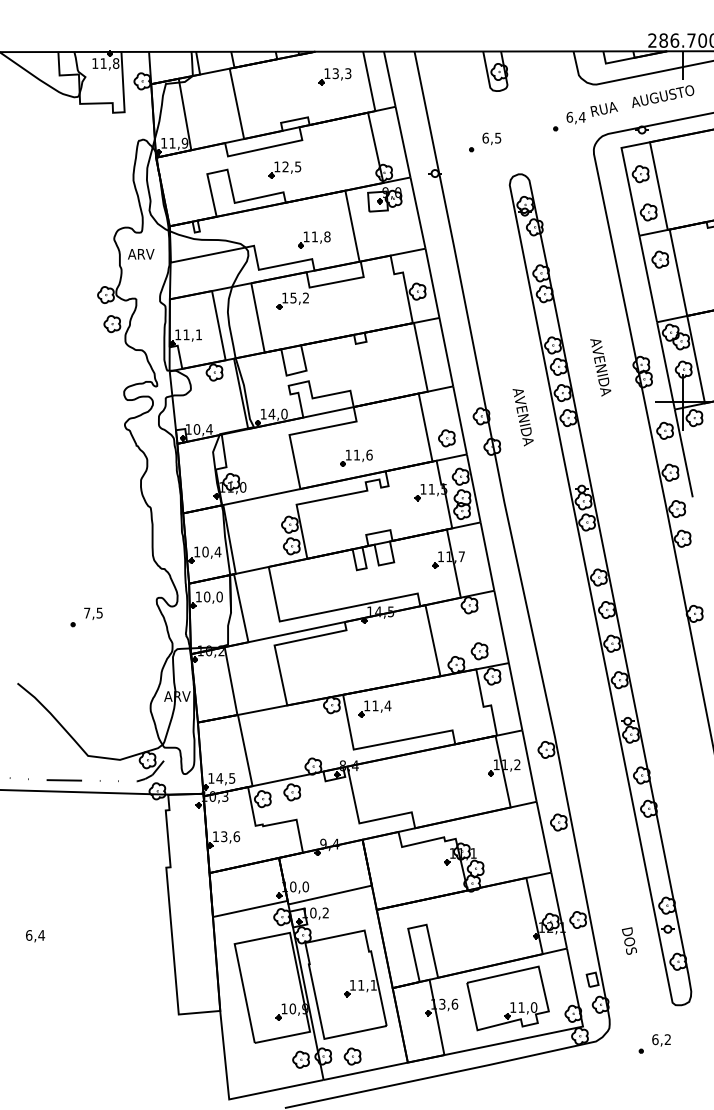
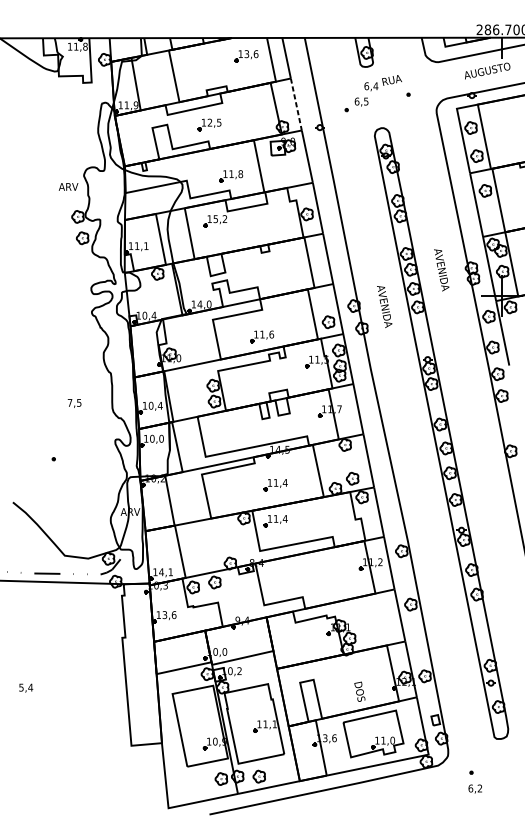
text: (348, 73) -> (256, 54), 13,3 -> 13,6
text: (591, 113) -> (382, 83), moved
line: (403, 142) -> (296, 104), solid -> dashed
text: (141, 254) -> (68, 187), moved
text: (93, 613) -> (74, 403), moved
part: (374, 659) -> (275, 484), added
text: (232, 778) -> (170, 572), 14,5 -> 14,1
text: (29, 935) -> (21, 687), 6,4 -> 5,4
text: (628, 940) -> (359, 691), moved
text: (661, 1040) -> (475, 789), moved

